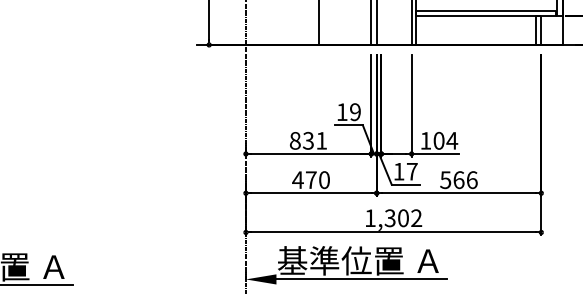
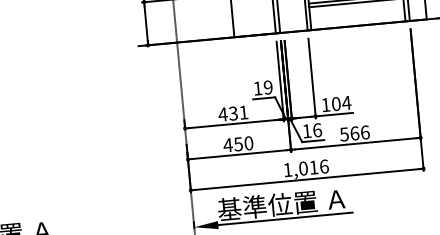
text: (295, 140) -> (223, 114), 831 -> 431
text: (412, 171) -> (317, 130), 17 -> 16
text: (310, 180) -> (237, 144), 470 -> 450
text: (403, 218) -> (313, 167), 1,302 -> 1,016

